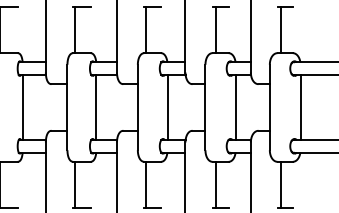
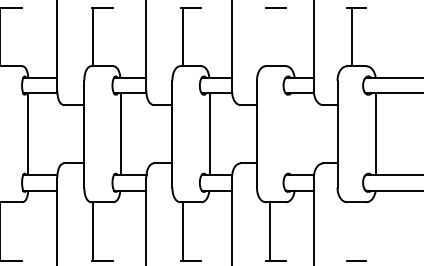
line: (215, 29) -> (269, 36), removed
line: (235, 107) -> (294, 134), removed
line: (281, 184) -> (352, 230), removed

